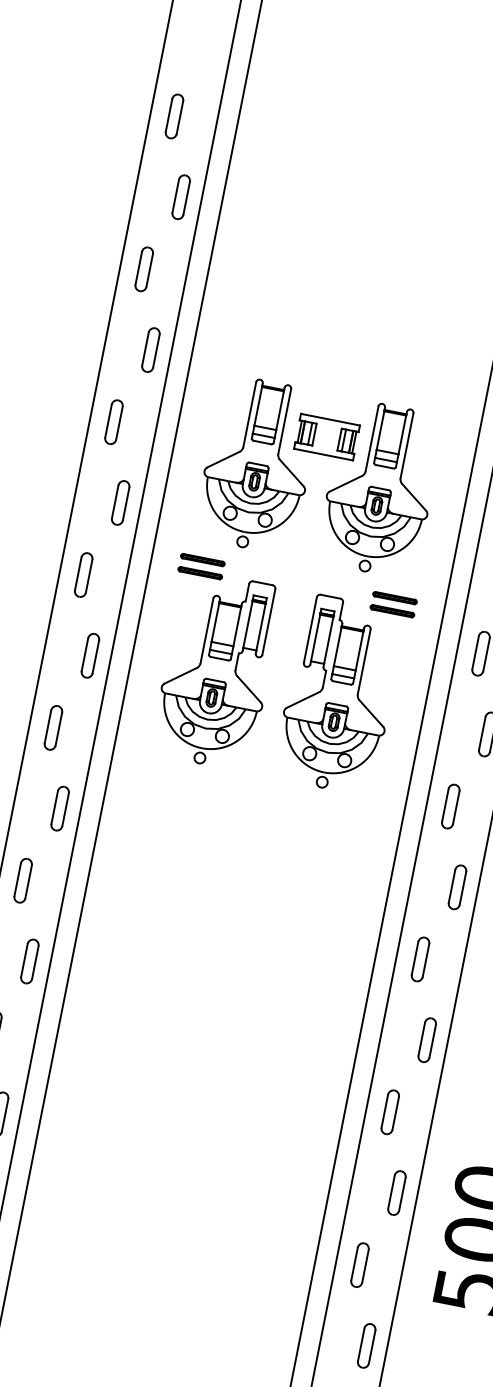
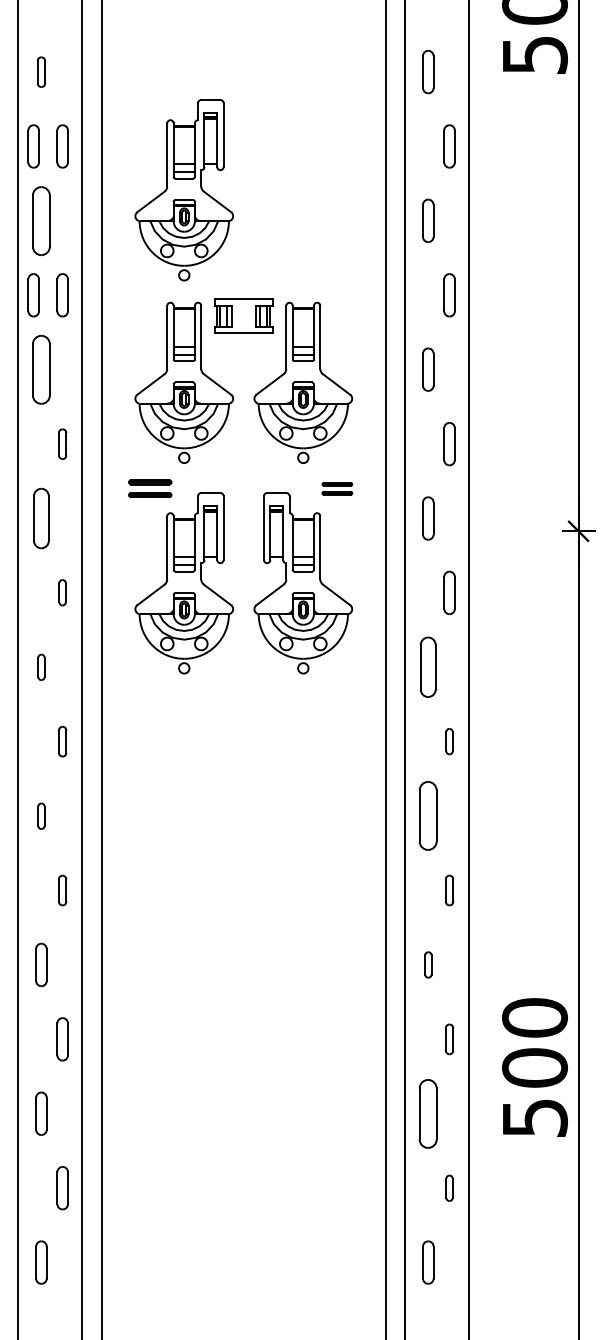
part: (174, 116) -> (41, 72), size x0.7
part: (151, 191) -> (33, 146), added
part: (297, 267) -> (184, 190), added
part: (144, 268) -> (41, 220), size x1.6
part: (120, 344) -> (33, 295), added
part: (114, 422) -> (41, 369), size x1.6
part: (326, 436) -> (243, 315), moved
part: (120, 503) -> (62, 444), size x0.7
part: (83, 575) -> (41, 518), size x1.4
part: (393, 604) -> (337, 488), size x0.7
part: (90, 655) -> (62, 592), size x0.6
part: (53, 728) -> (41, 667), size x0.6
part: (450, 806) -> (428, 667), size x1.4
part: (59, 808) -> (62, 741), size x0.7
part: (23, 881) -> (41, 816), size x0.6
part: (457, 887) -> (449, 741), size x0.6
part: (420, 959) -> (428, 816), size x1.6
part: (29, 961) -> (62, 890), size x0.7
part: (427, 1040) -> (449, 890), size x0.7
part: (390, 1111) -> (428, 964), size x0.6
part: (396, 1193) -> (449, 1039), size x0.7
part: (360, 1264) -> (428, 1113), size x1.6
part: (366, 1346) -> (449, 1188), size x0.6

